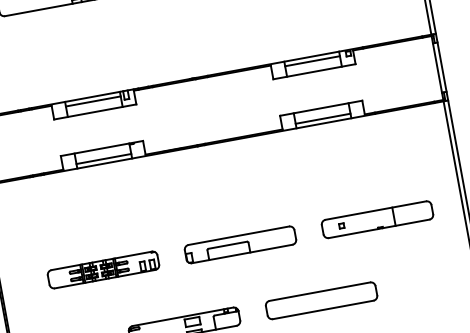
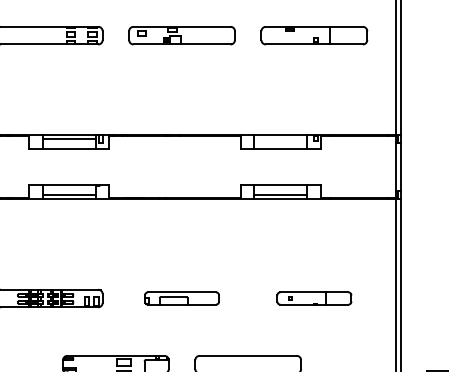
line: (312, 61) -> (280, 139), removed
part: (377, 219) -> (314, 298), size x0.7
part: (239, 244) -> (181, 298), size x0.7

